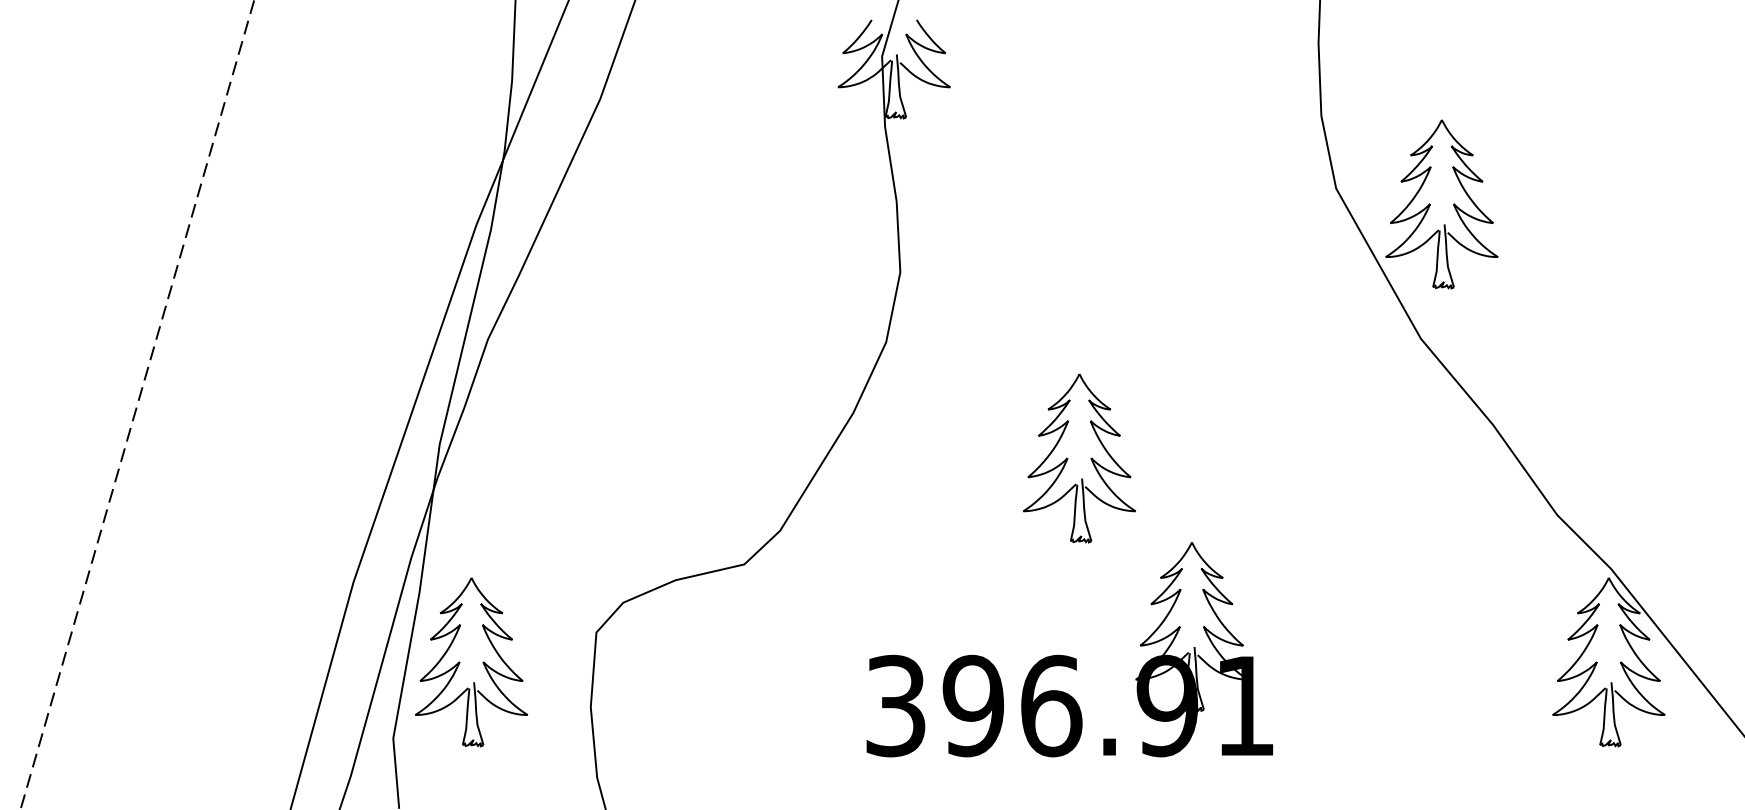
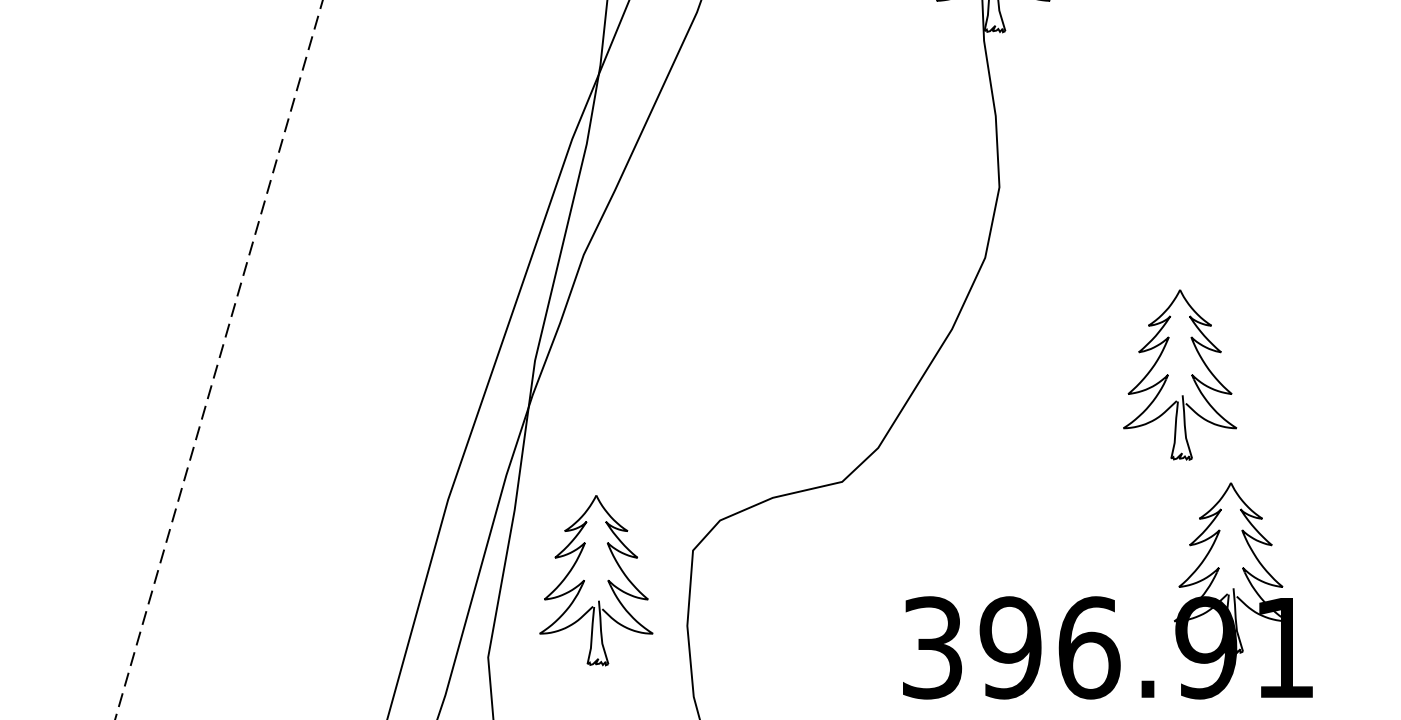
part: (1067, 655) -> (1105, 596), moved
part: (460, 662) -> (585, 580), moved

